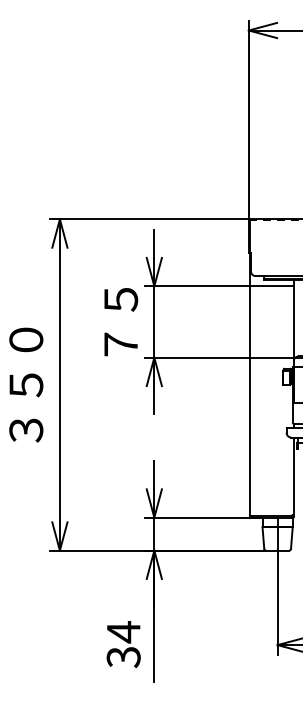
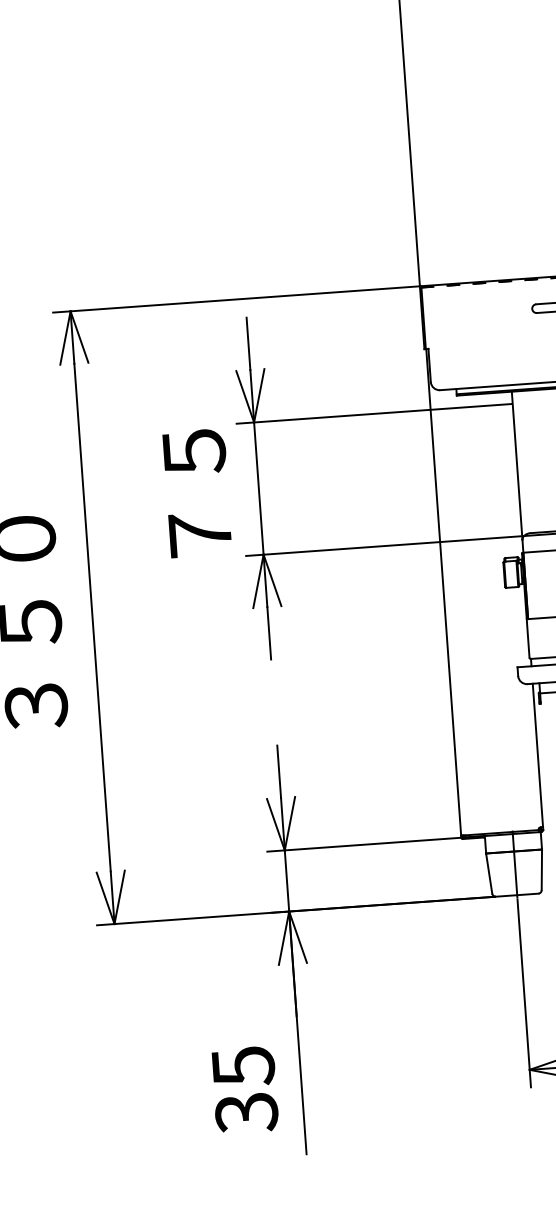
text: (123, 632) -> (242, 1066), 34 -> 35

